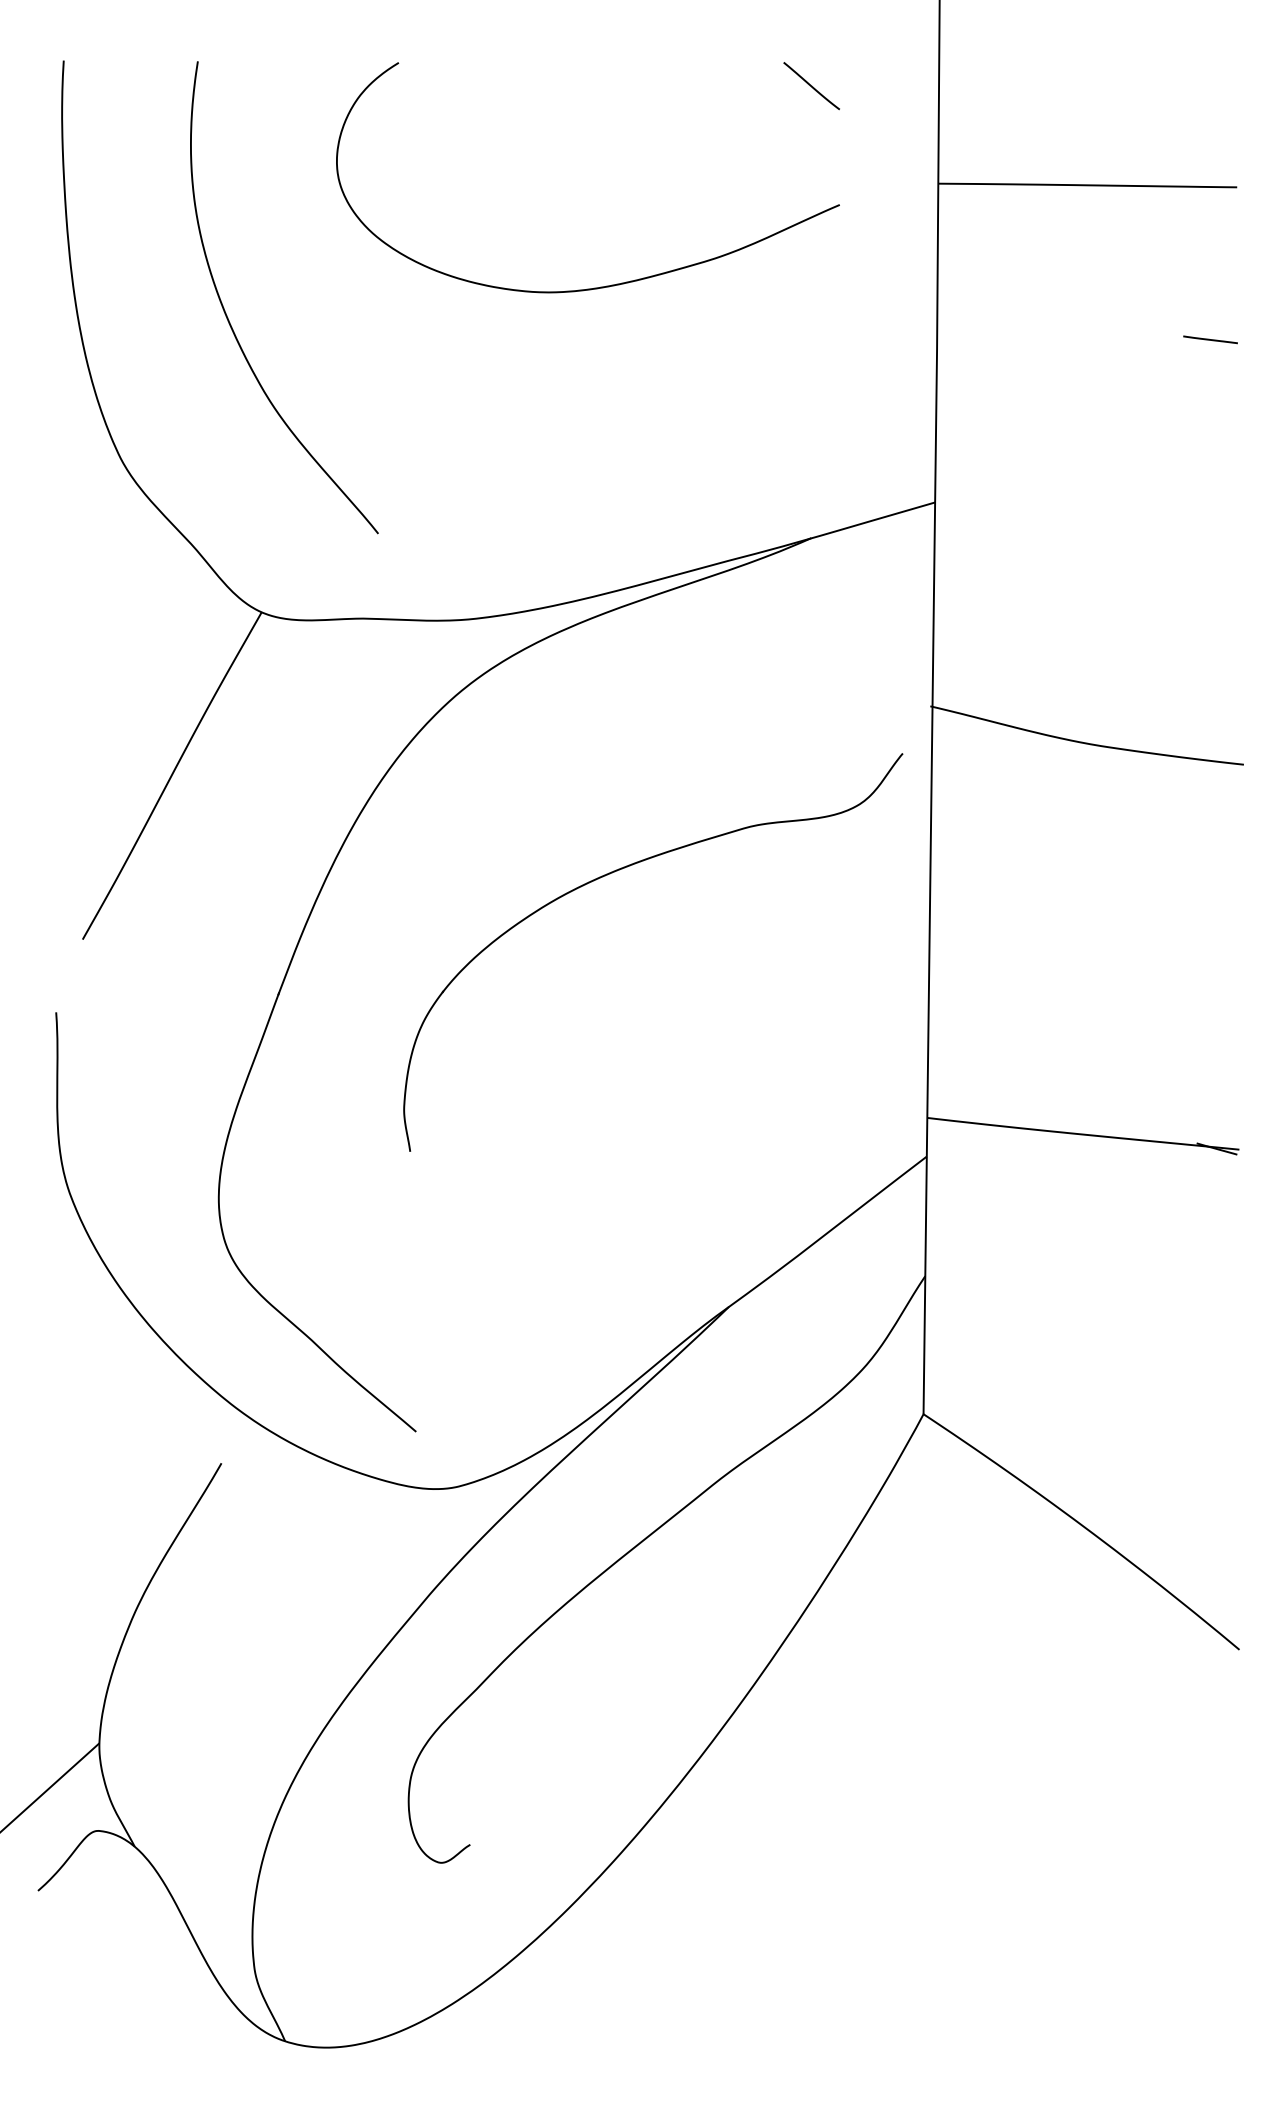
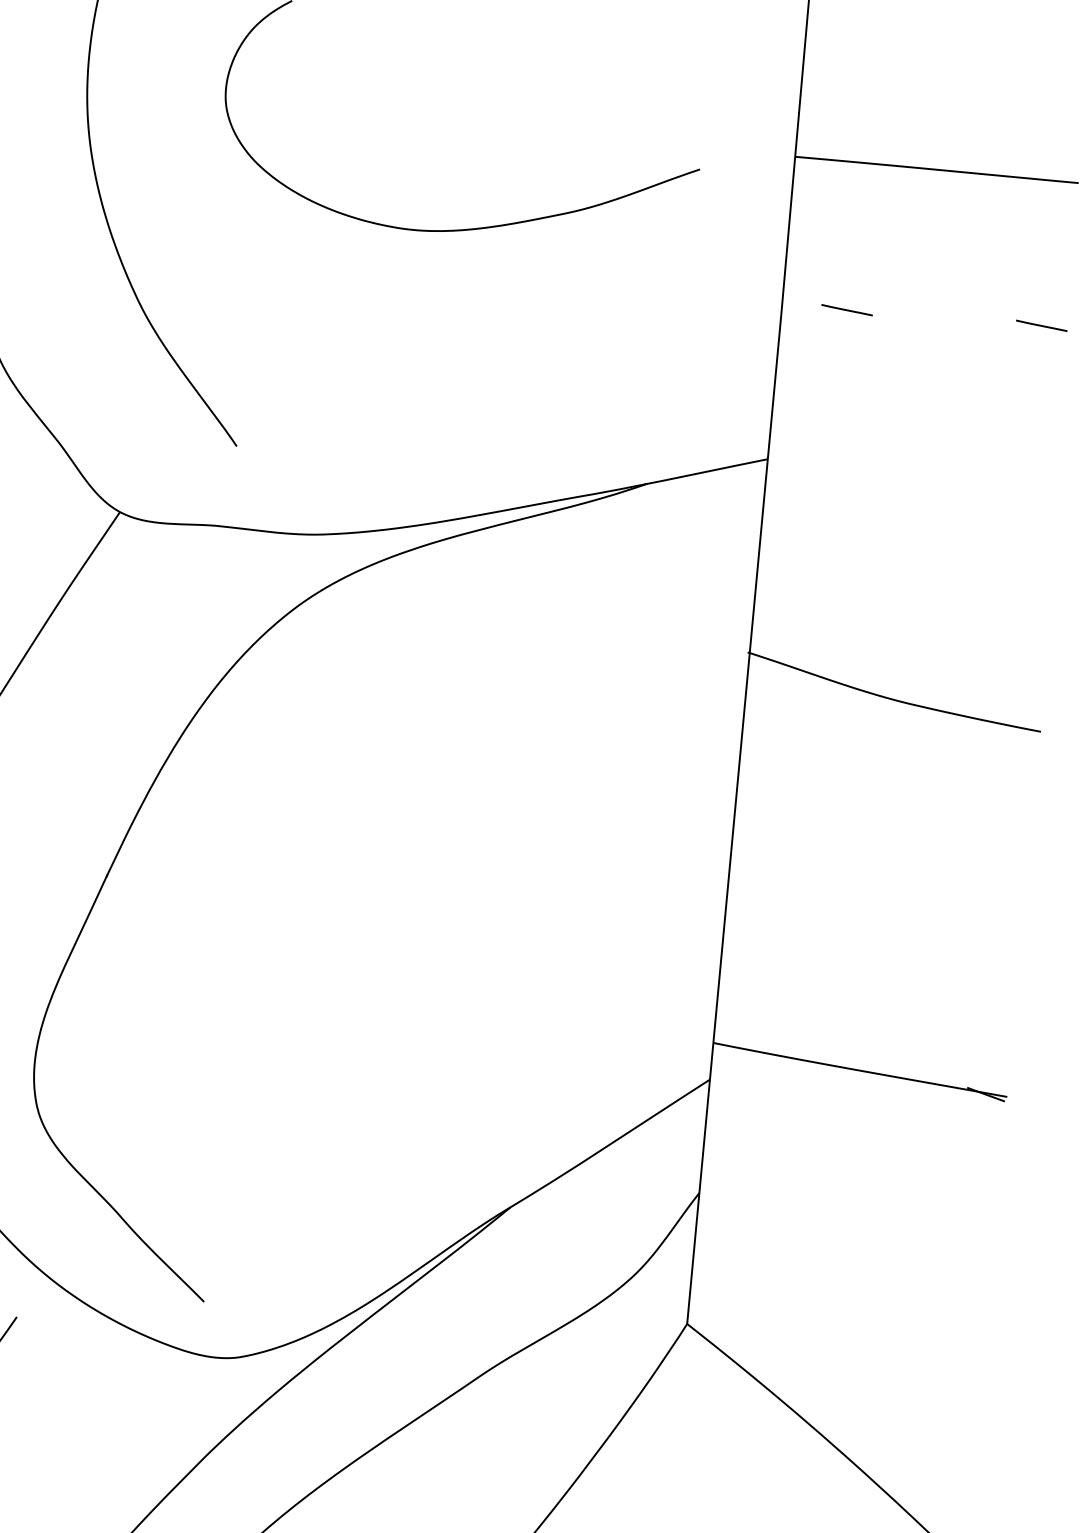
line: (811, 86) -> (682, 54), removed
line: (1005, 339) -> (847, 309), added
part: (622, 869) -> (442, 783), removed

